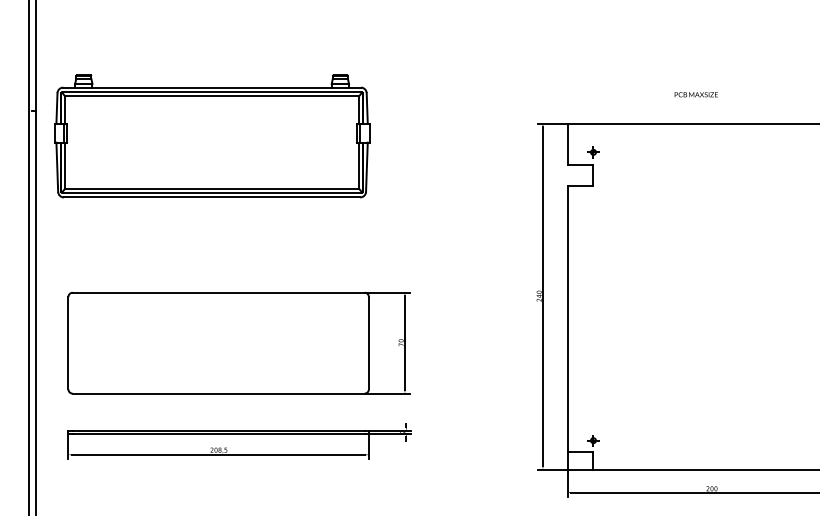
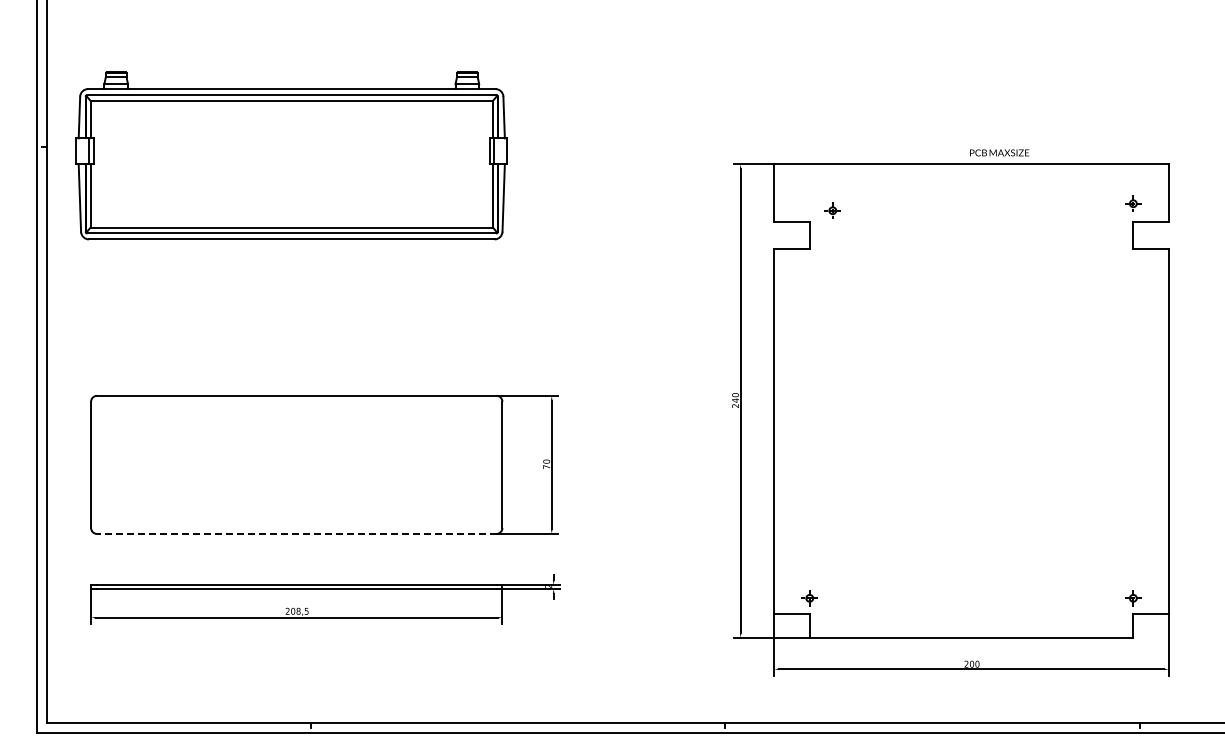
text: (696, 94) -> (999, 152), moved
part: (211, 136) -> (291, 155), moved
part: (593, 152) -> (832, 210), moved
line: (218, 393) -> (296, 533), solid -> dashed

